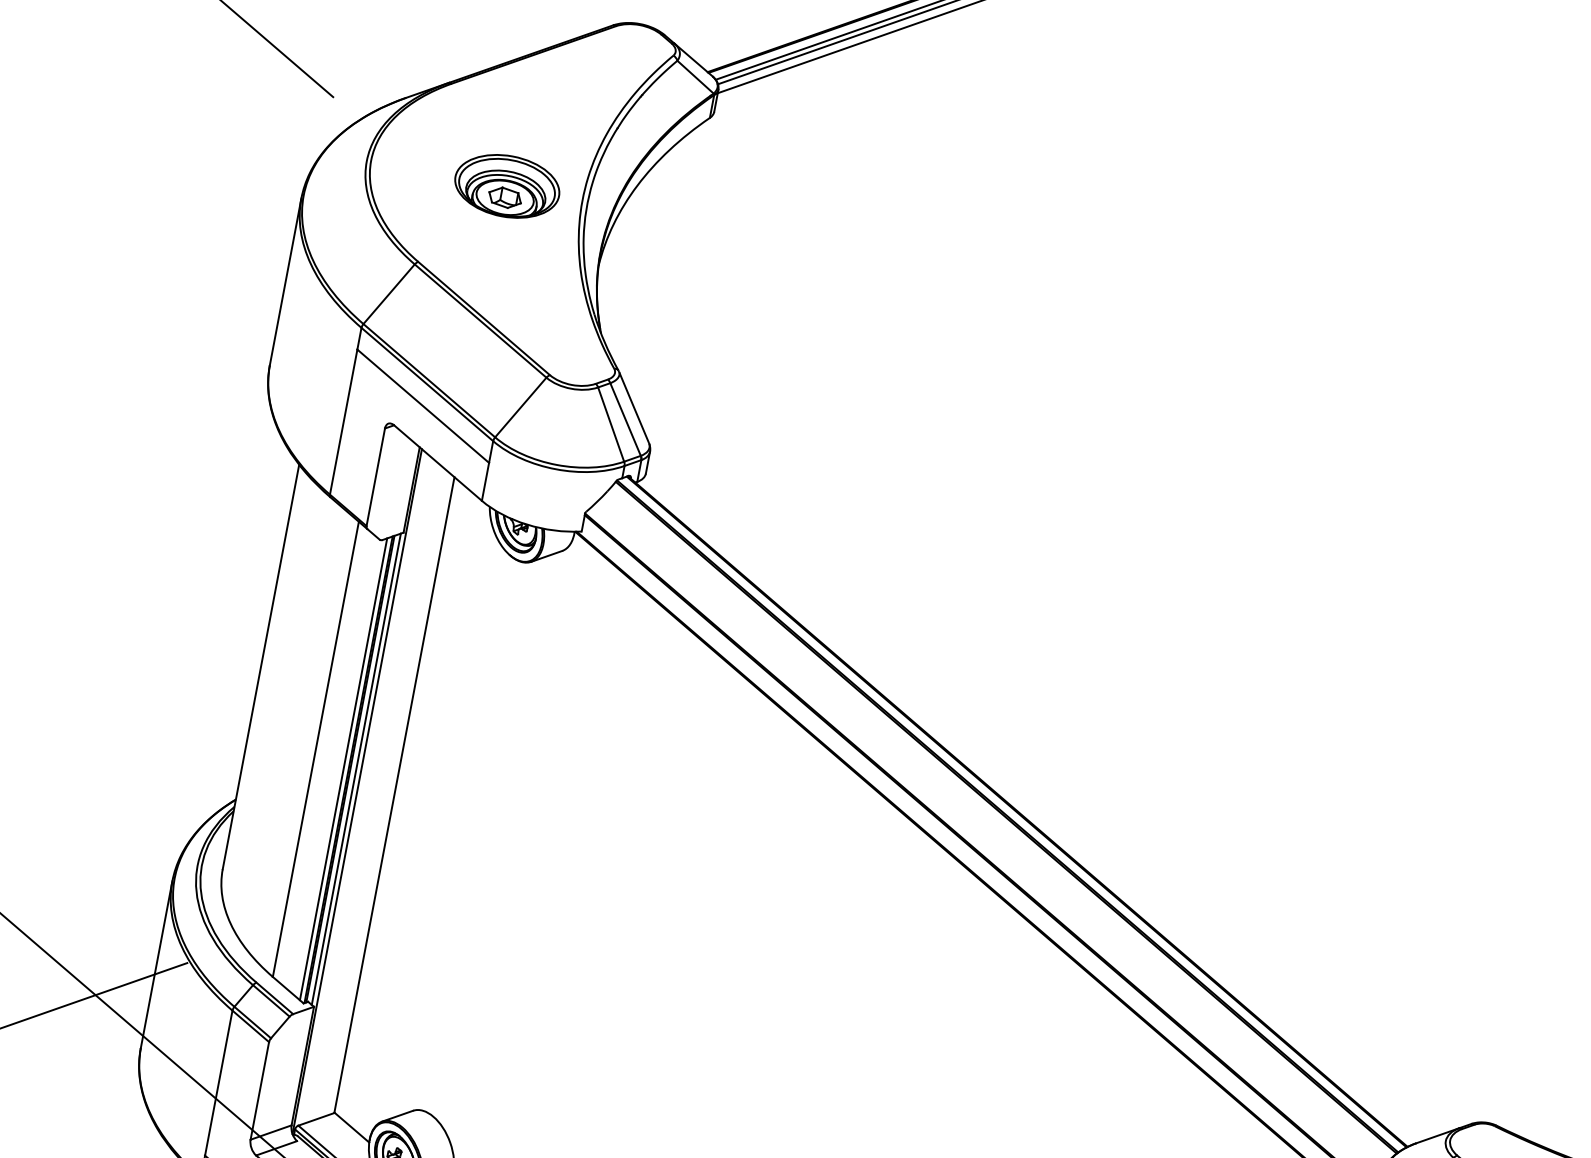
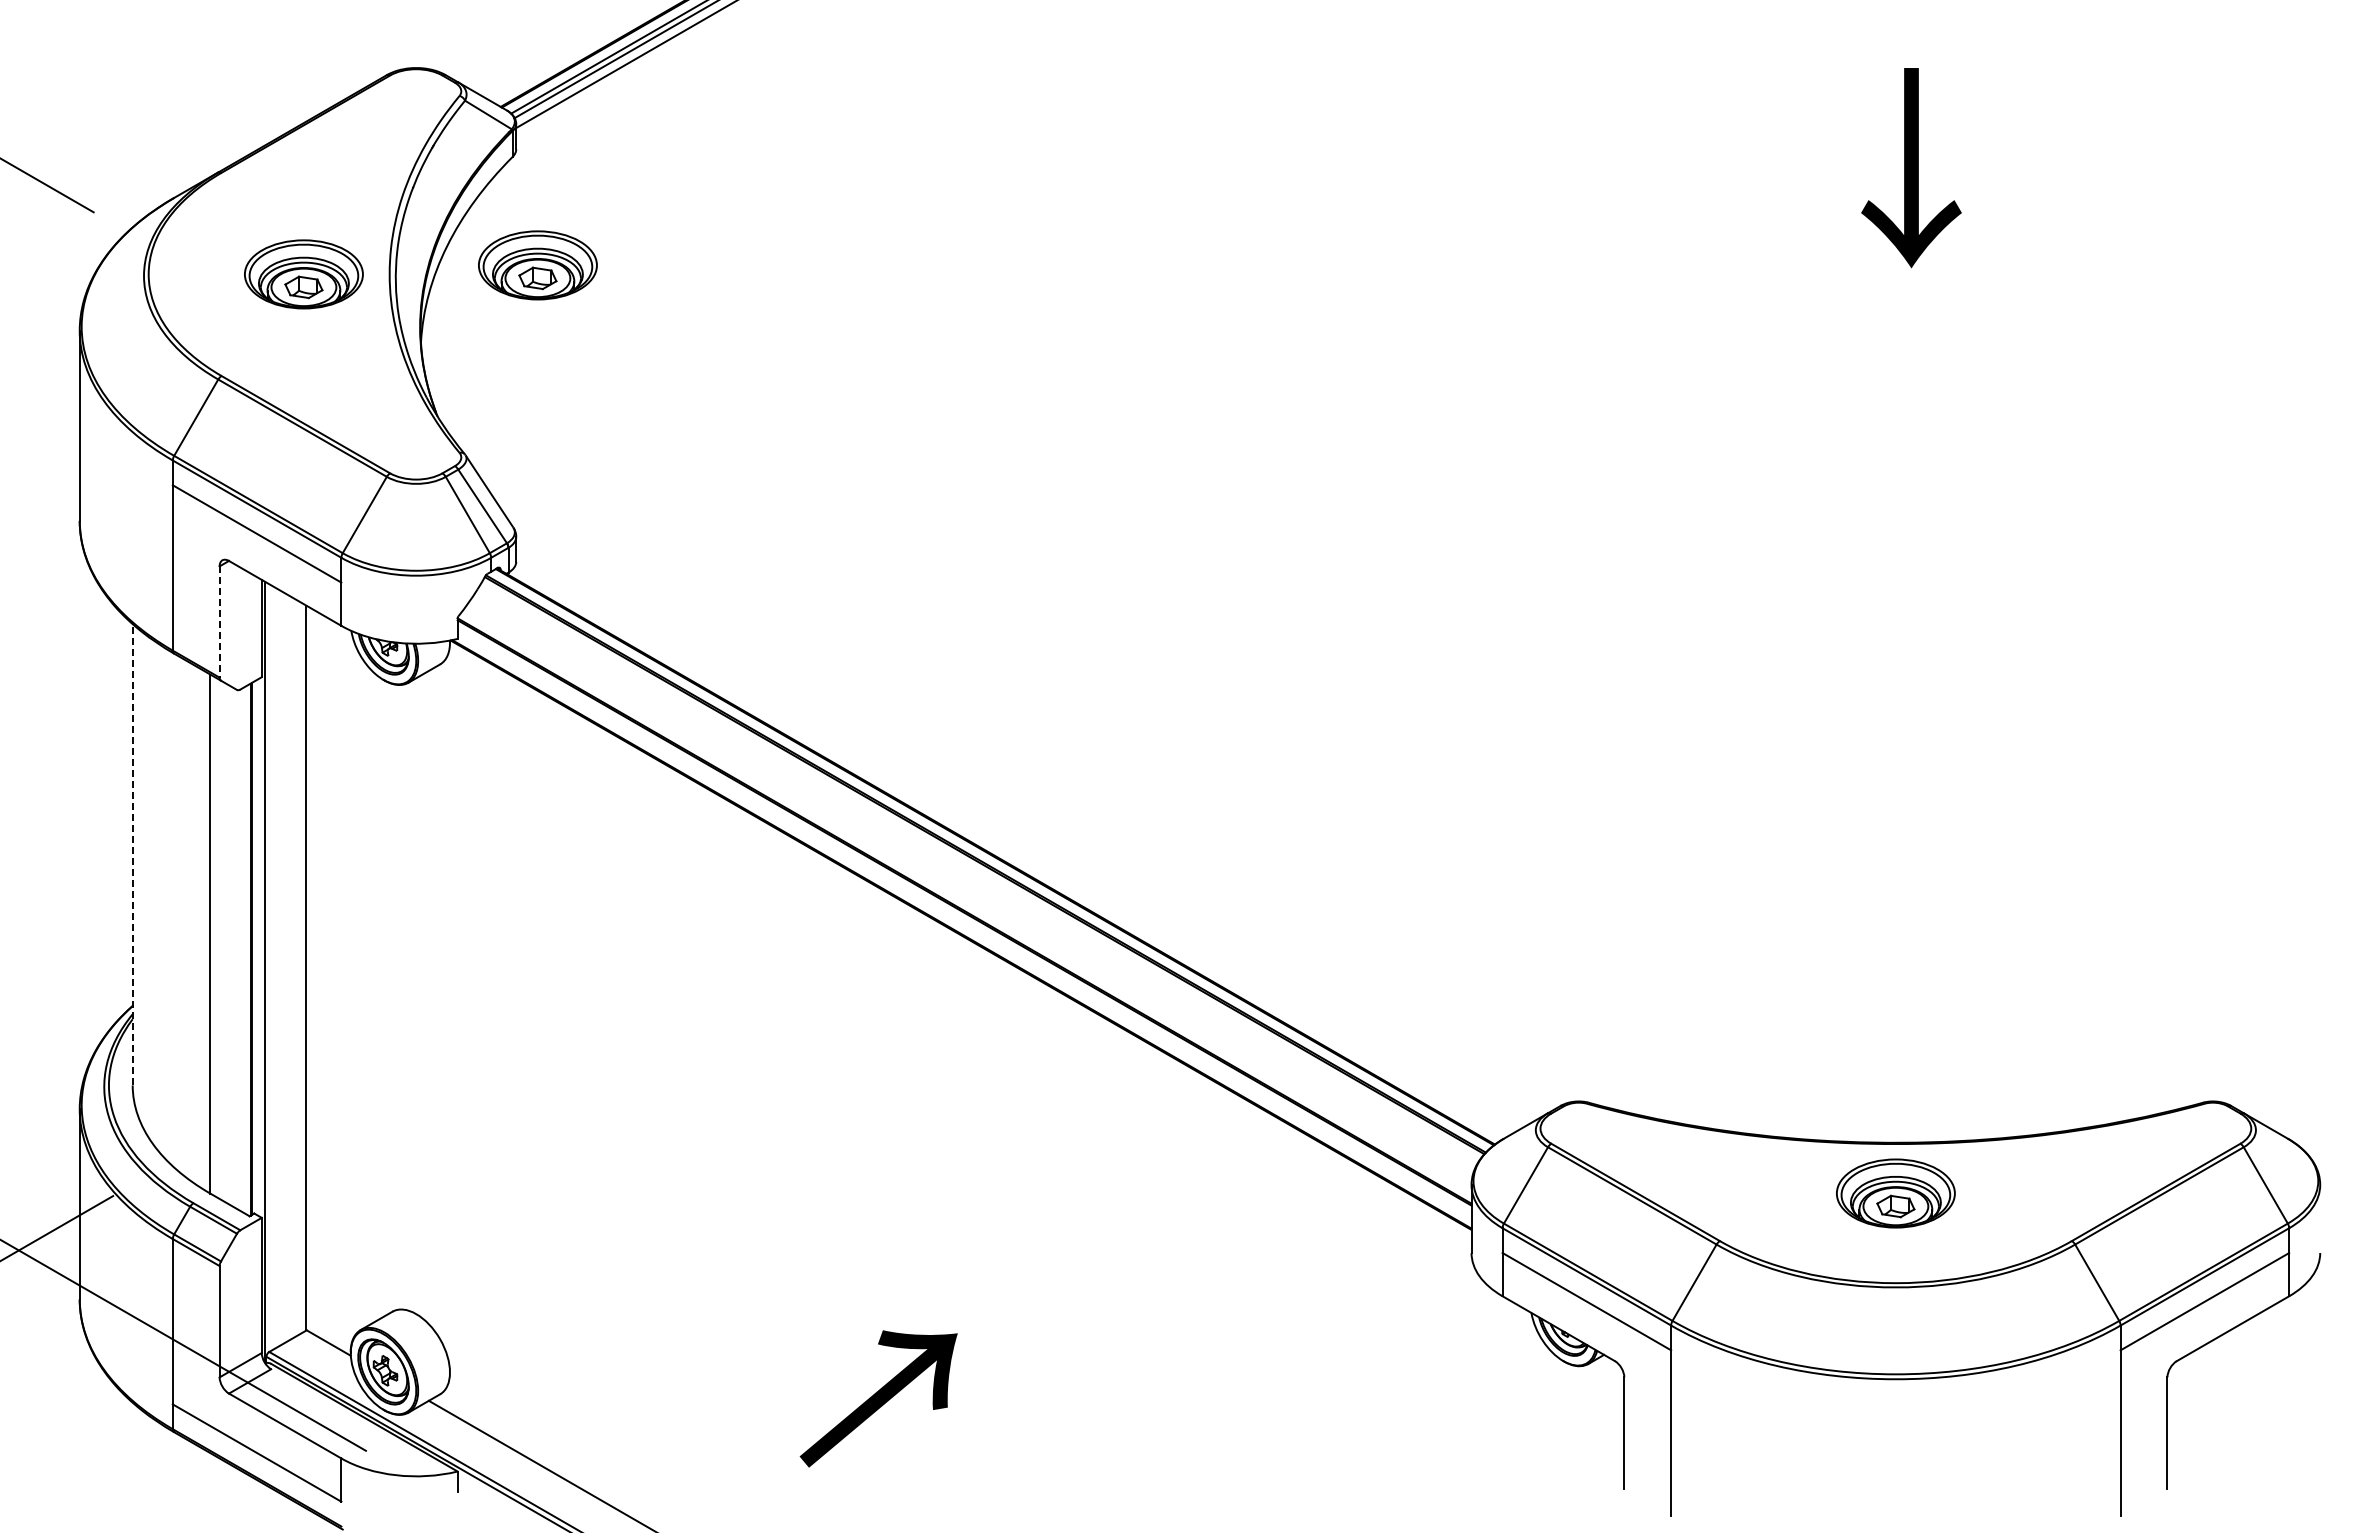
part: (713, 217) -> (537, 265), added
line: (375, 477) -> (219, 622), solid -> dashed
line: (260, 666) -> (132, 854), solid -> dashed
line: (343, 768) -> (244, 949), removed
line: (355, 769) -> (258, 947), removed

